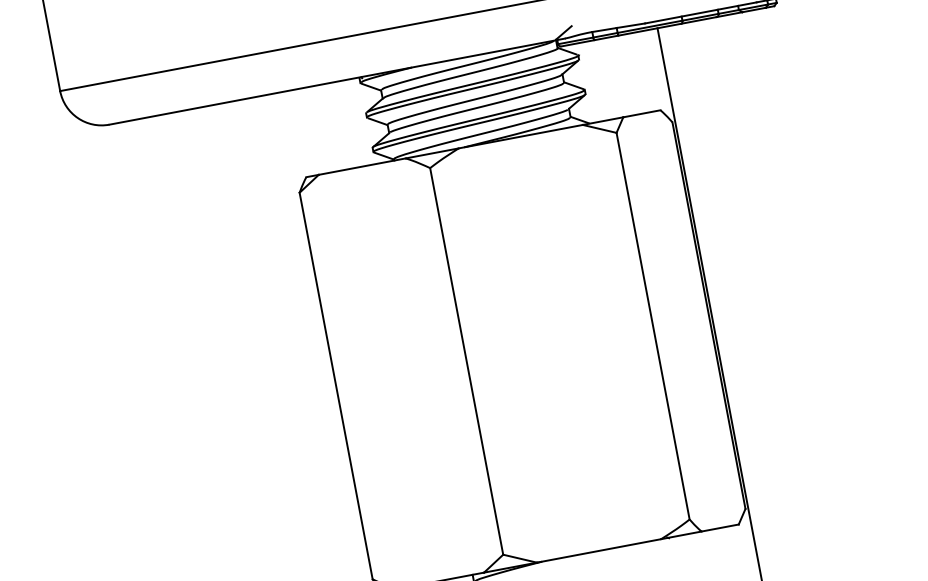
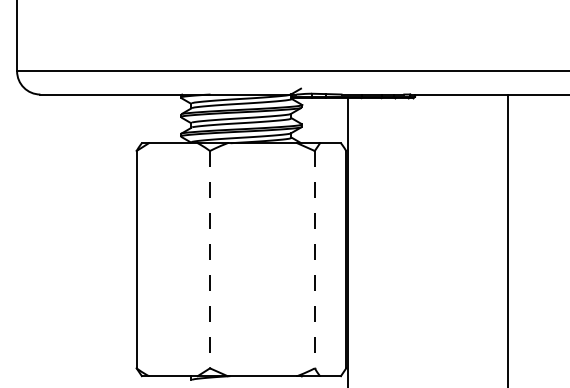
line: (652, 325) -> (314, 259), solid -> dashed
line: (467, 360) -> (210, 259), solid -> dashed

